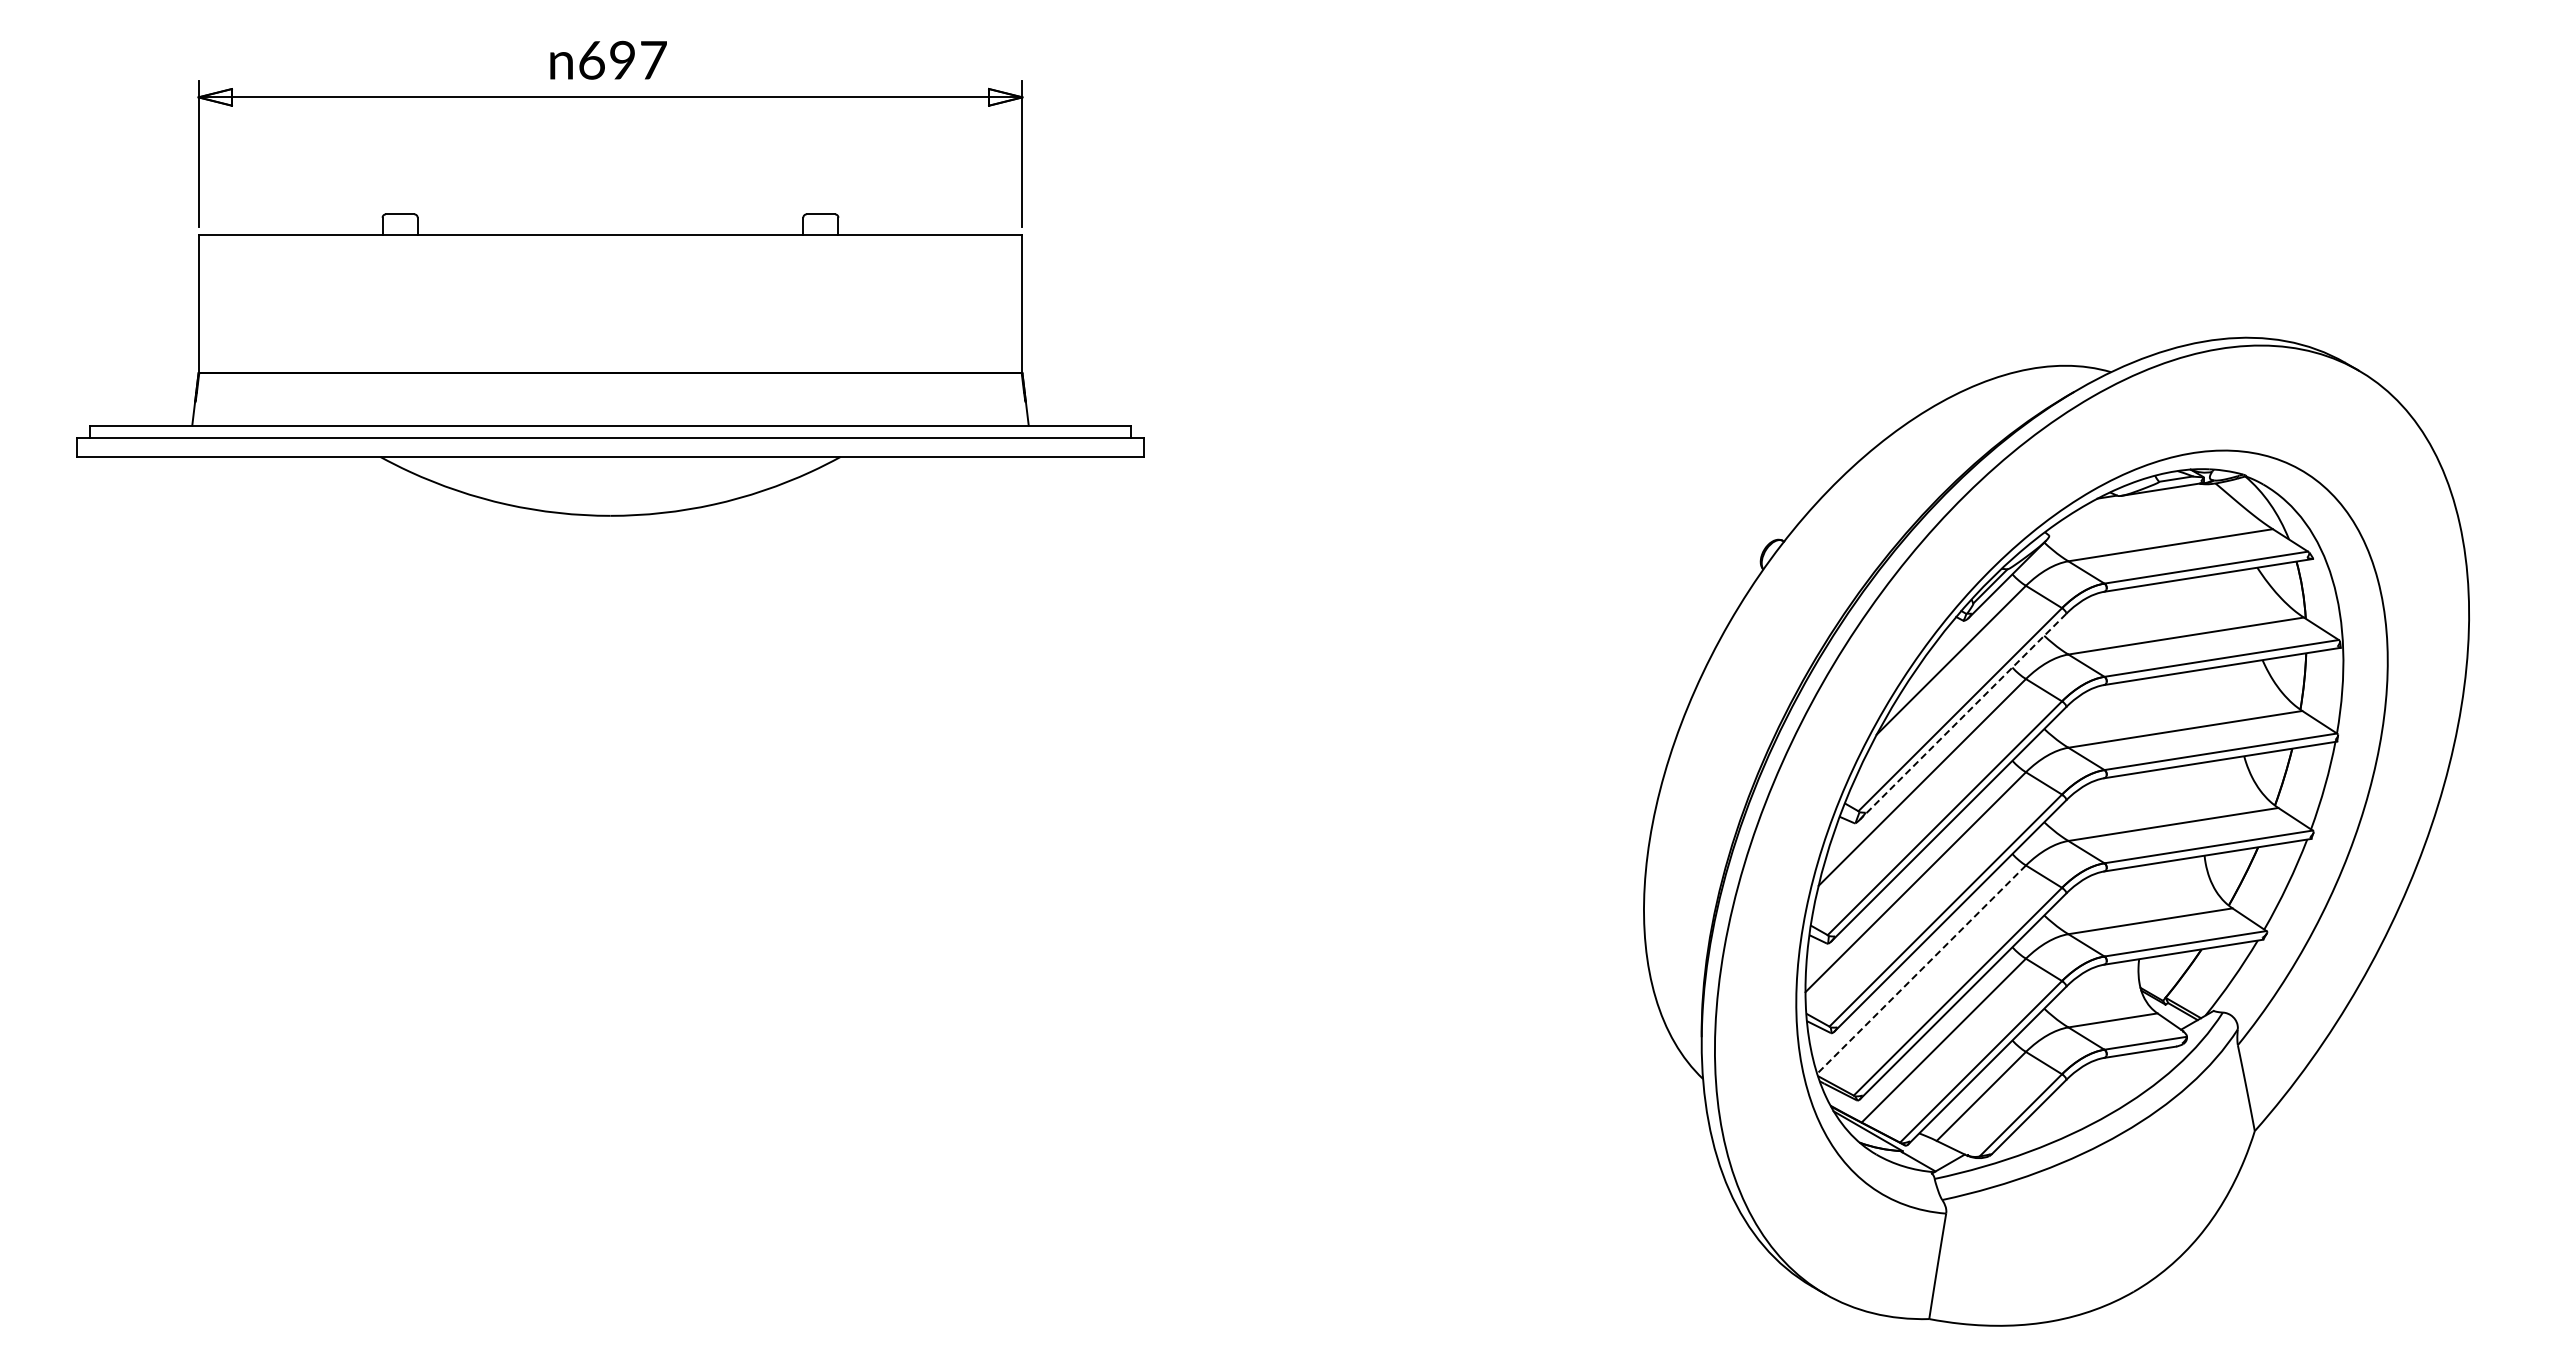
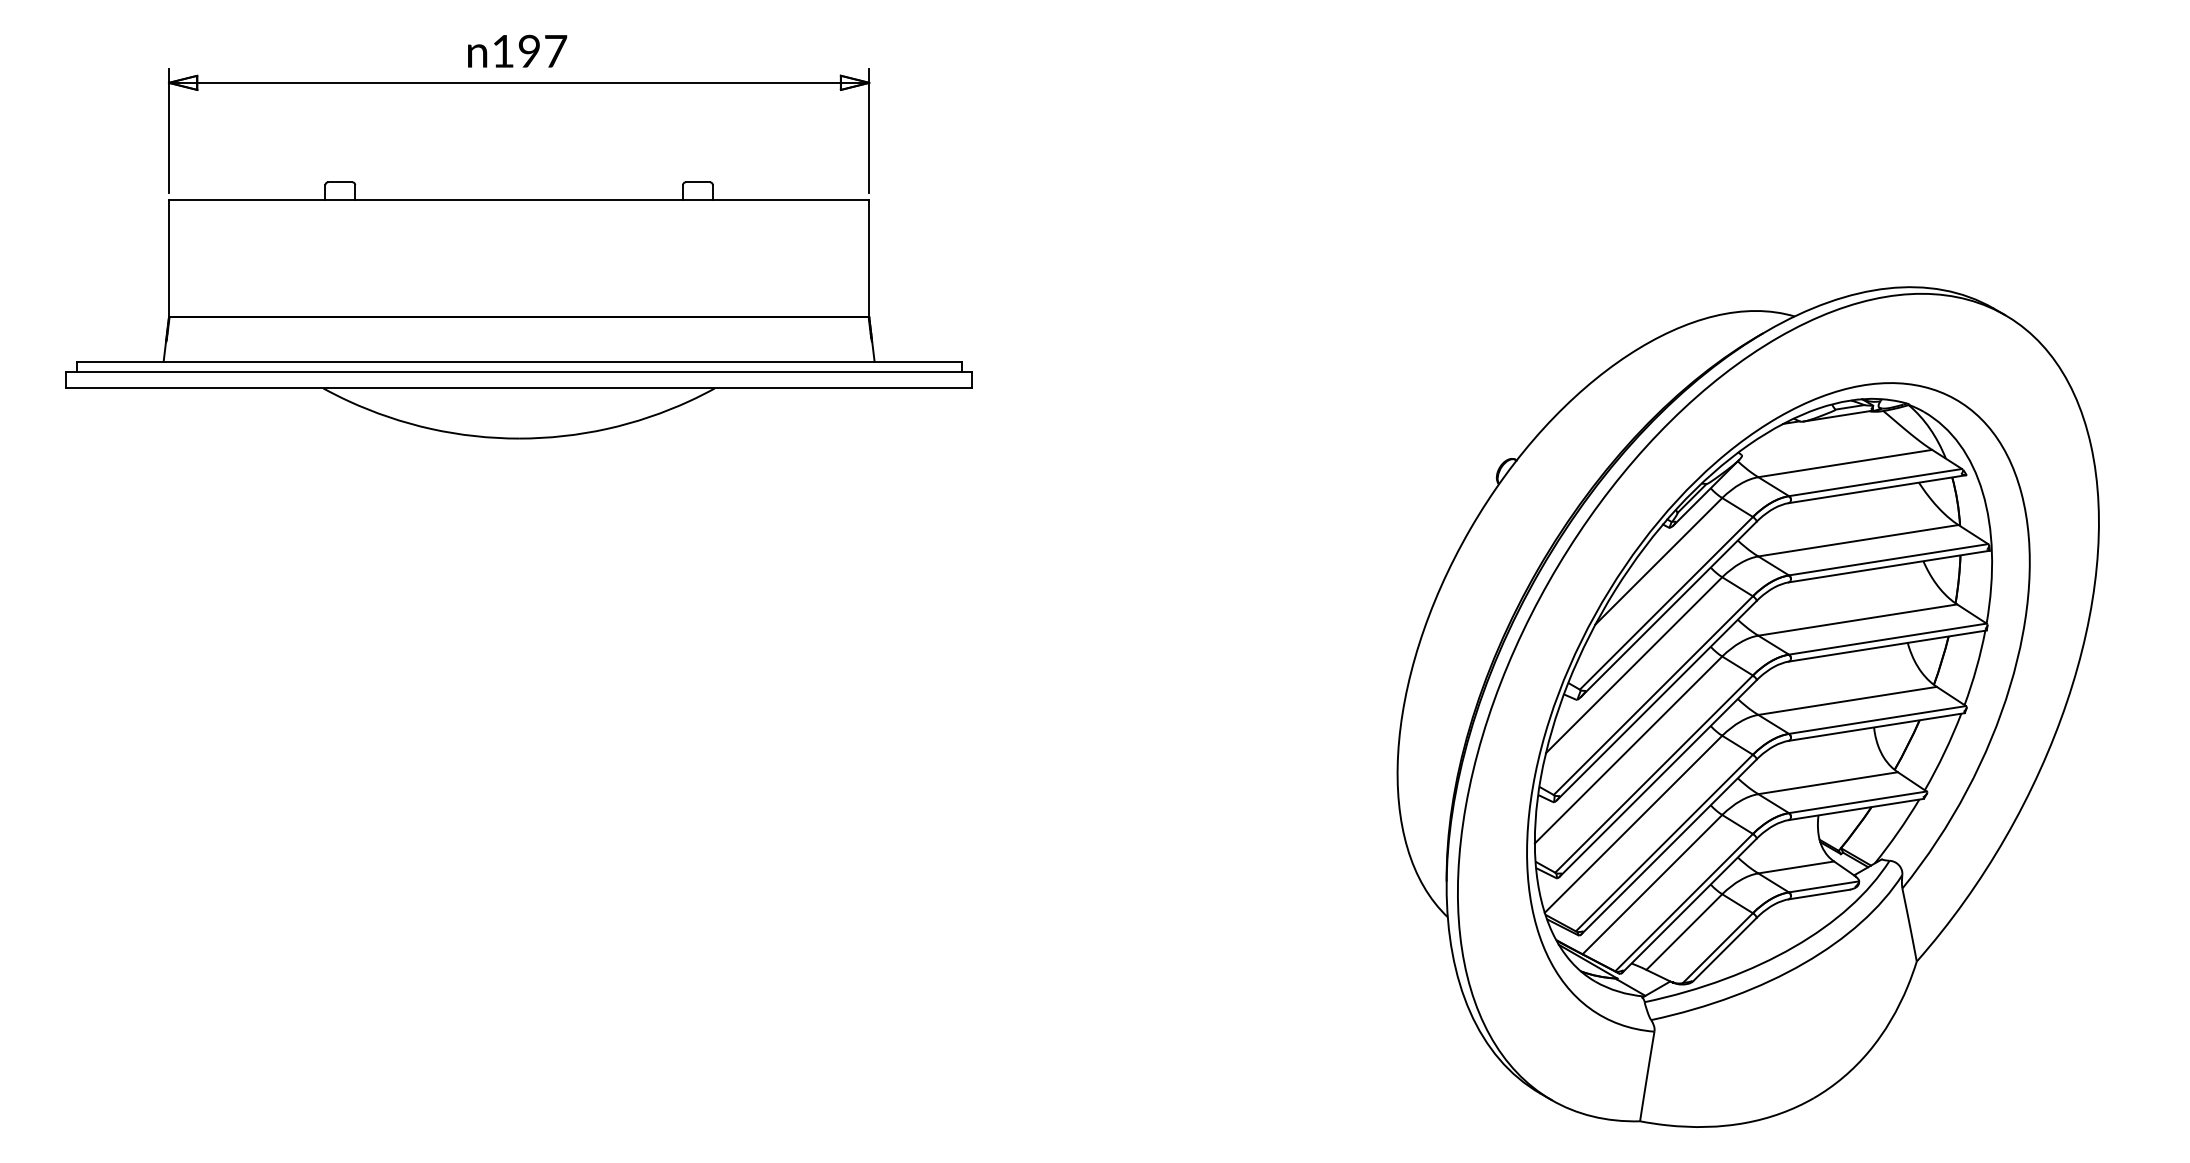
text: (591, 60) -> (502, 51), 697 -> 197
line: (1963, 716) -> (1669, 609), dashed -> solid
line: (1921, 970) -> (1633, 825), dashed -> solid

